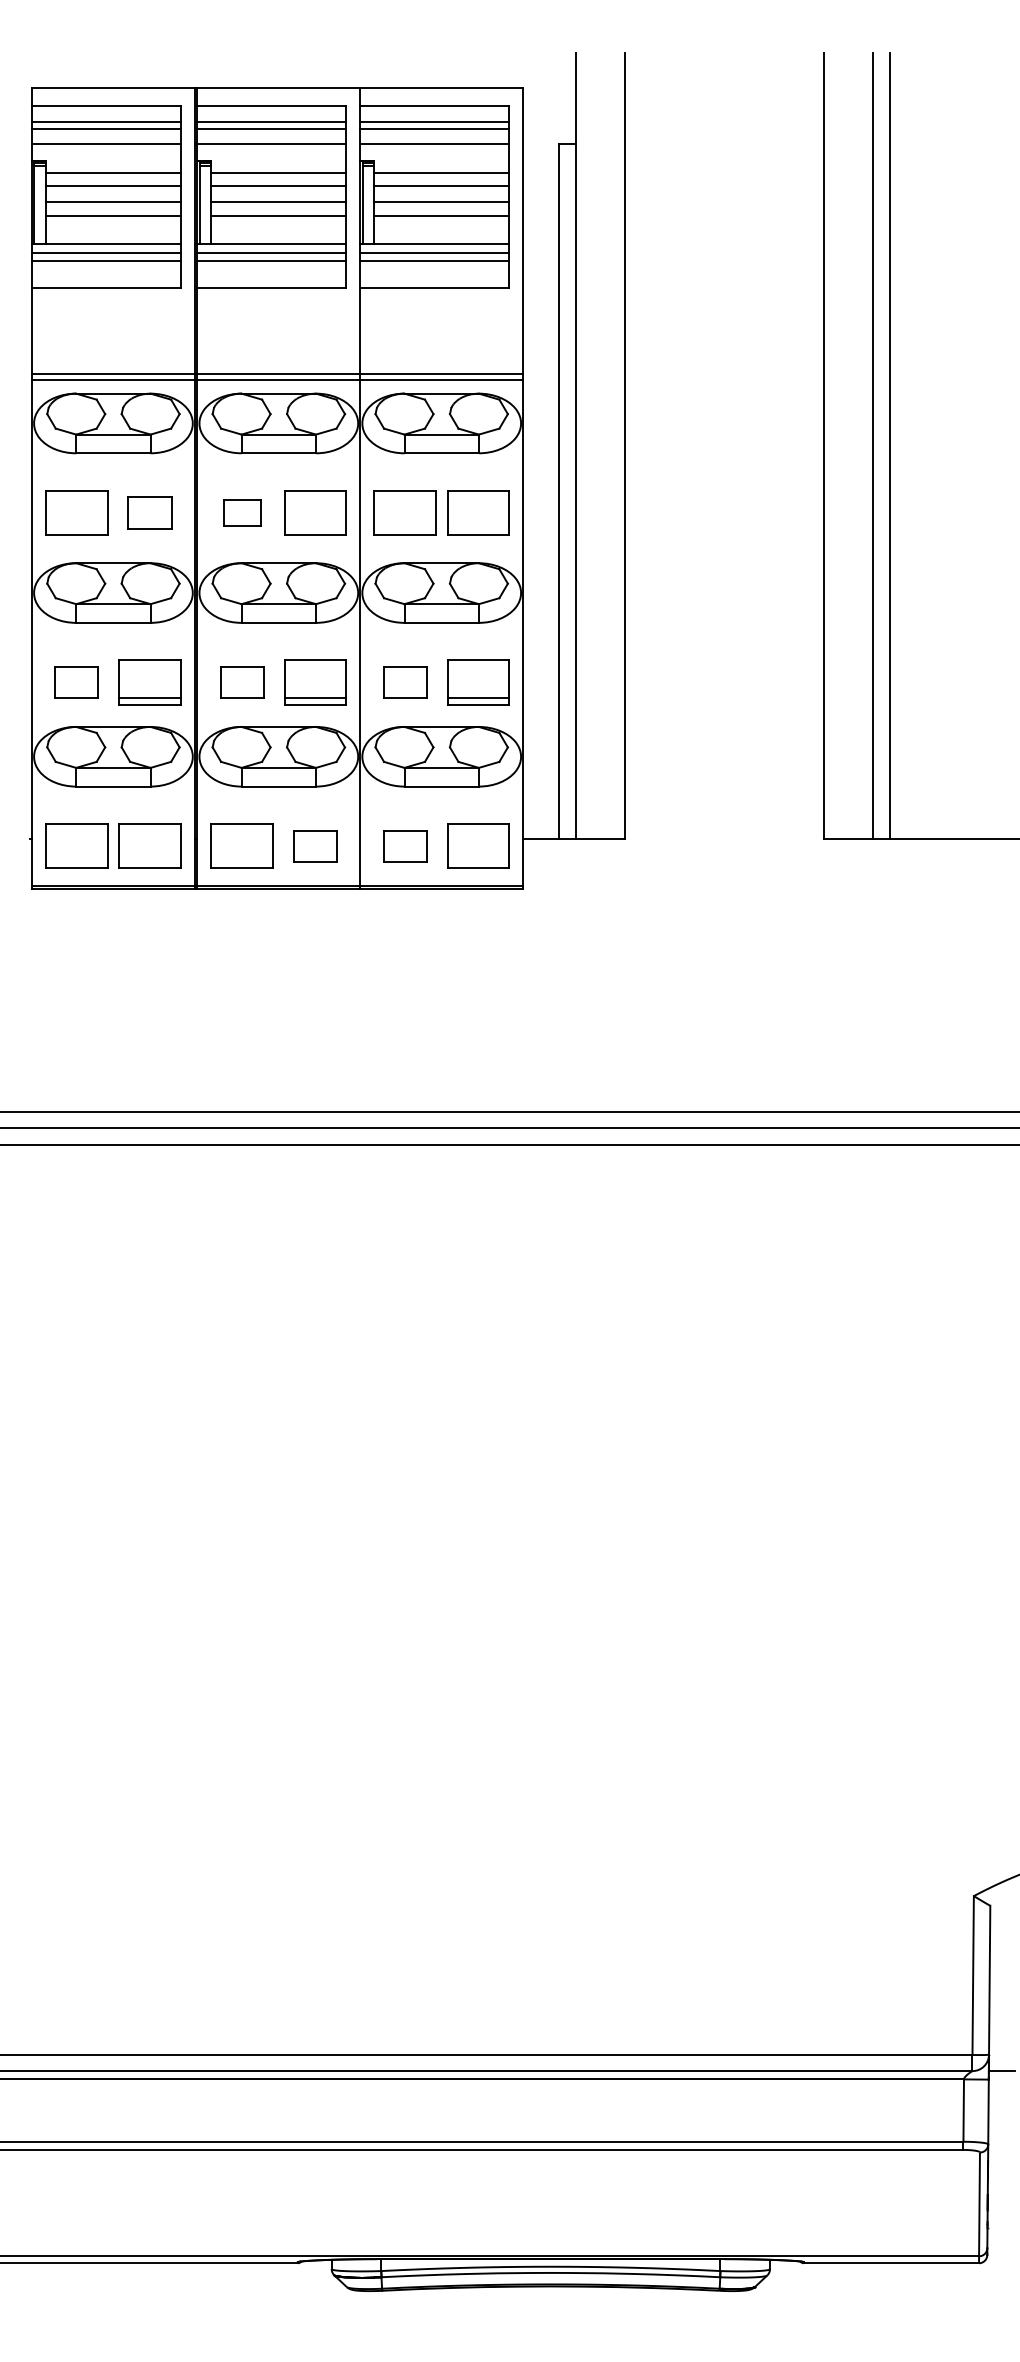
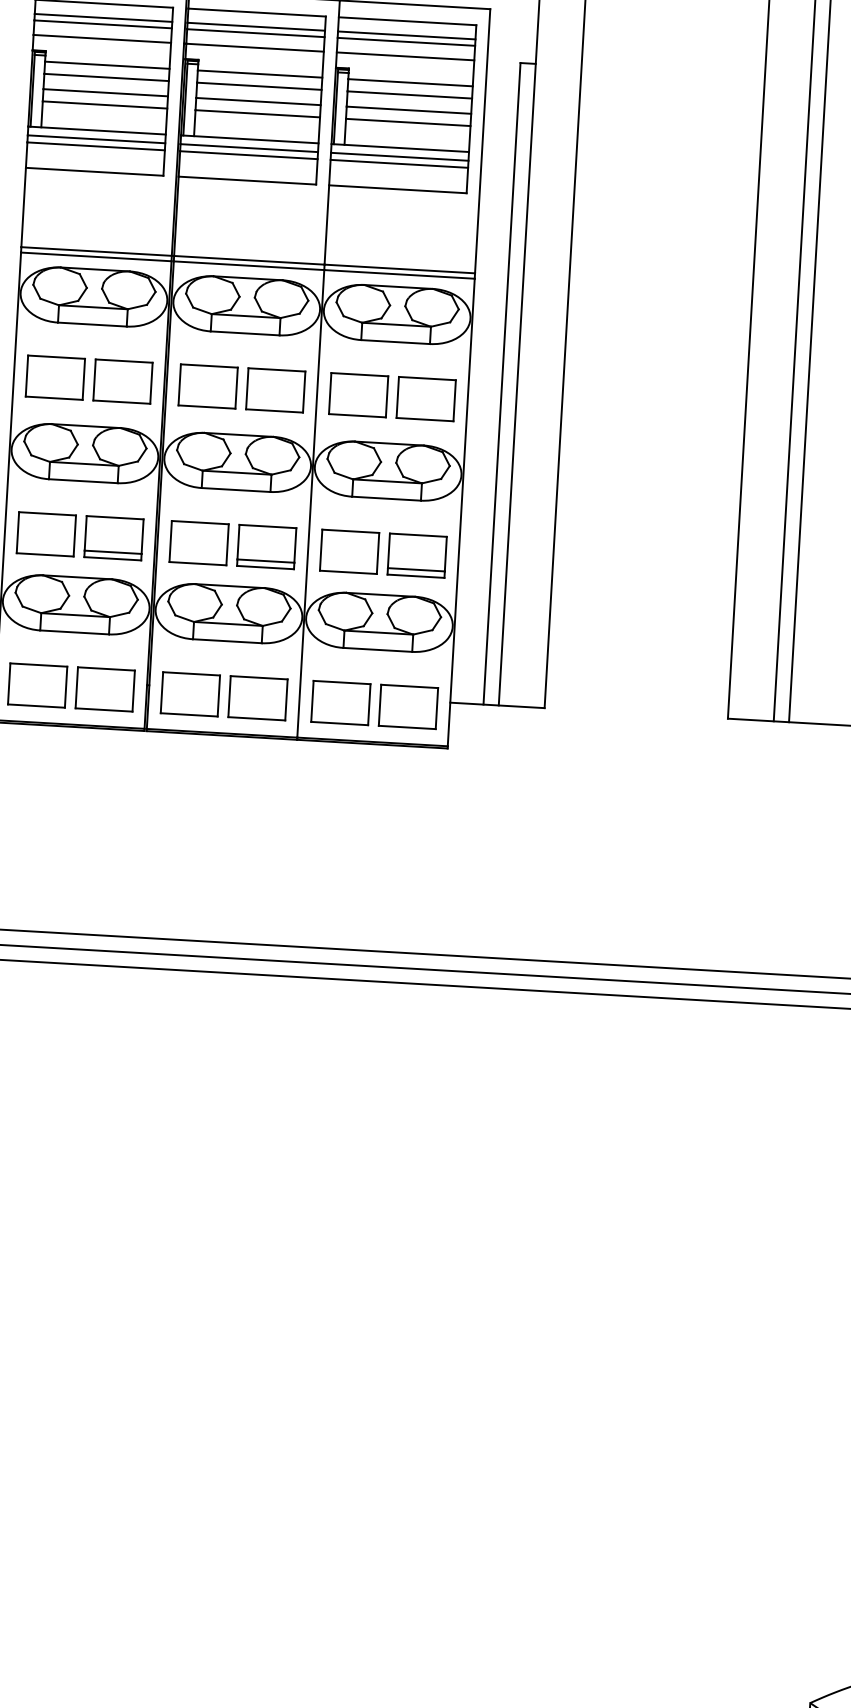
part: (149, 512) -> (122, 381), size x1.43
part: (241, 512) -> (207, 386), size x1.67
part: (76, 682) -> (46, 534), size x1.43
part: (241, 682) -> (198, 543), size x1.43
part: (404, 682) -> (349, 551), size x1.43
part: (315, 845) -> (258, 697), size x1.43
part: (404, 845) -> (340, 702), size x1.43

